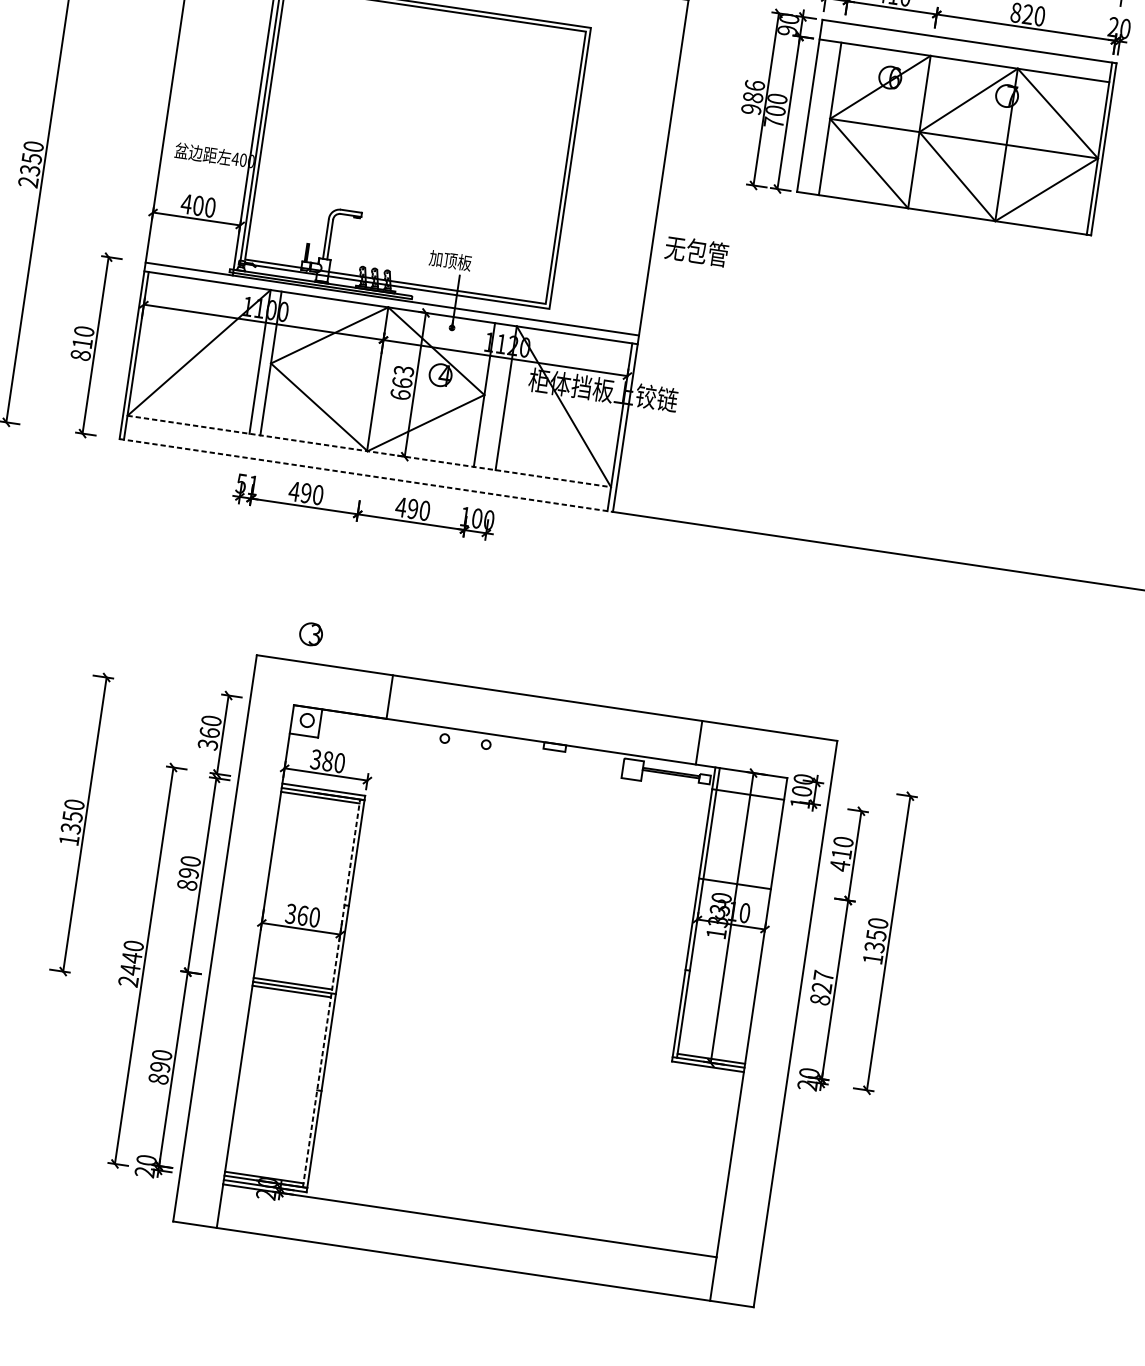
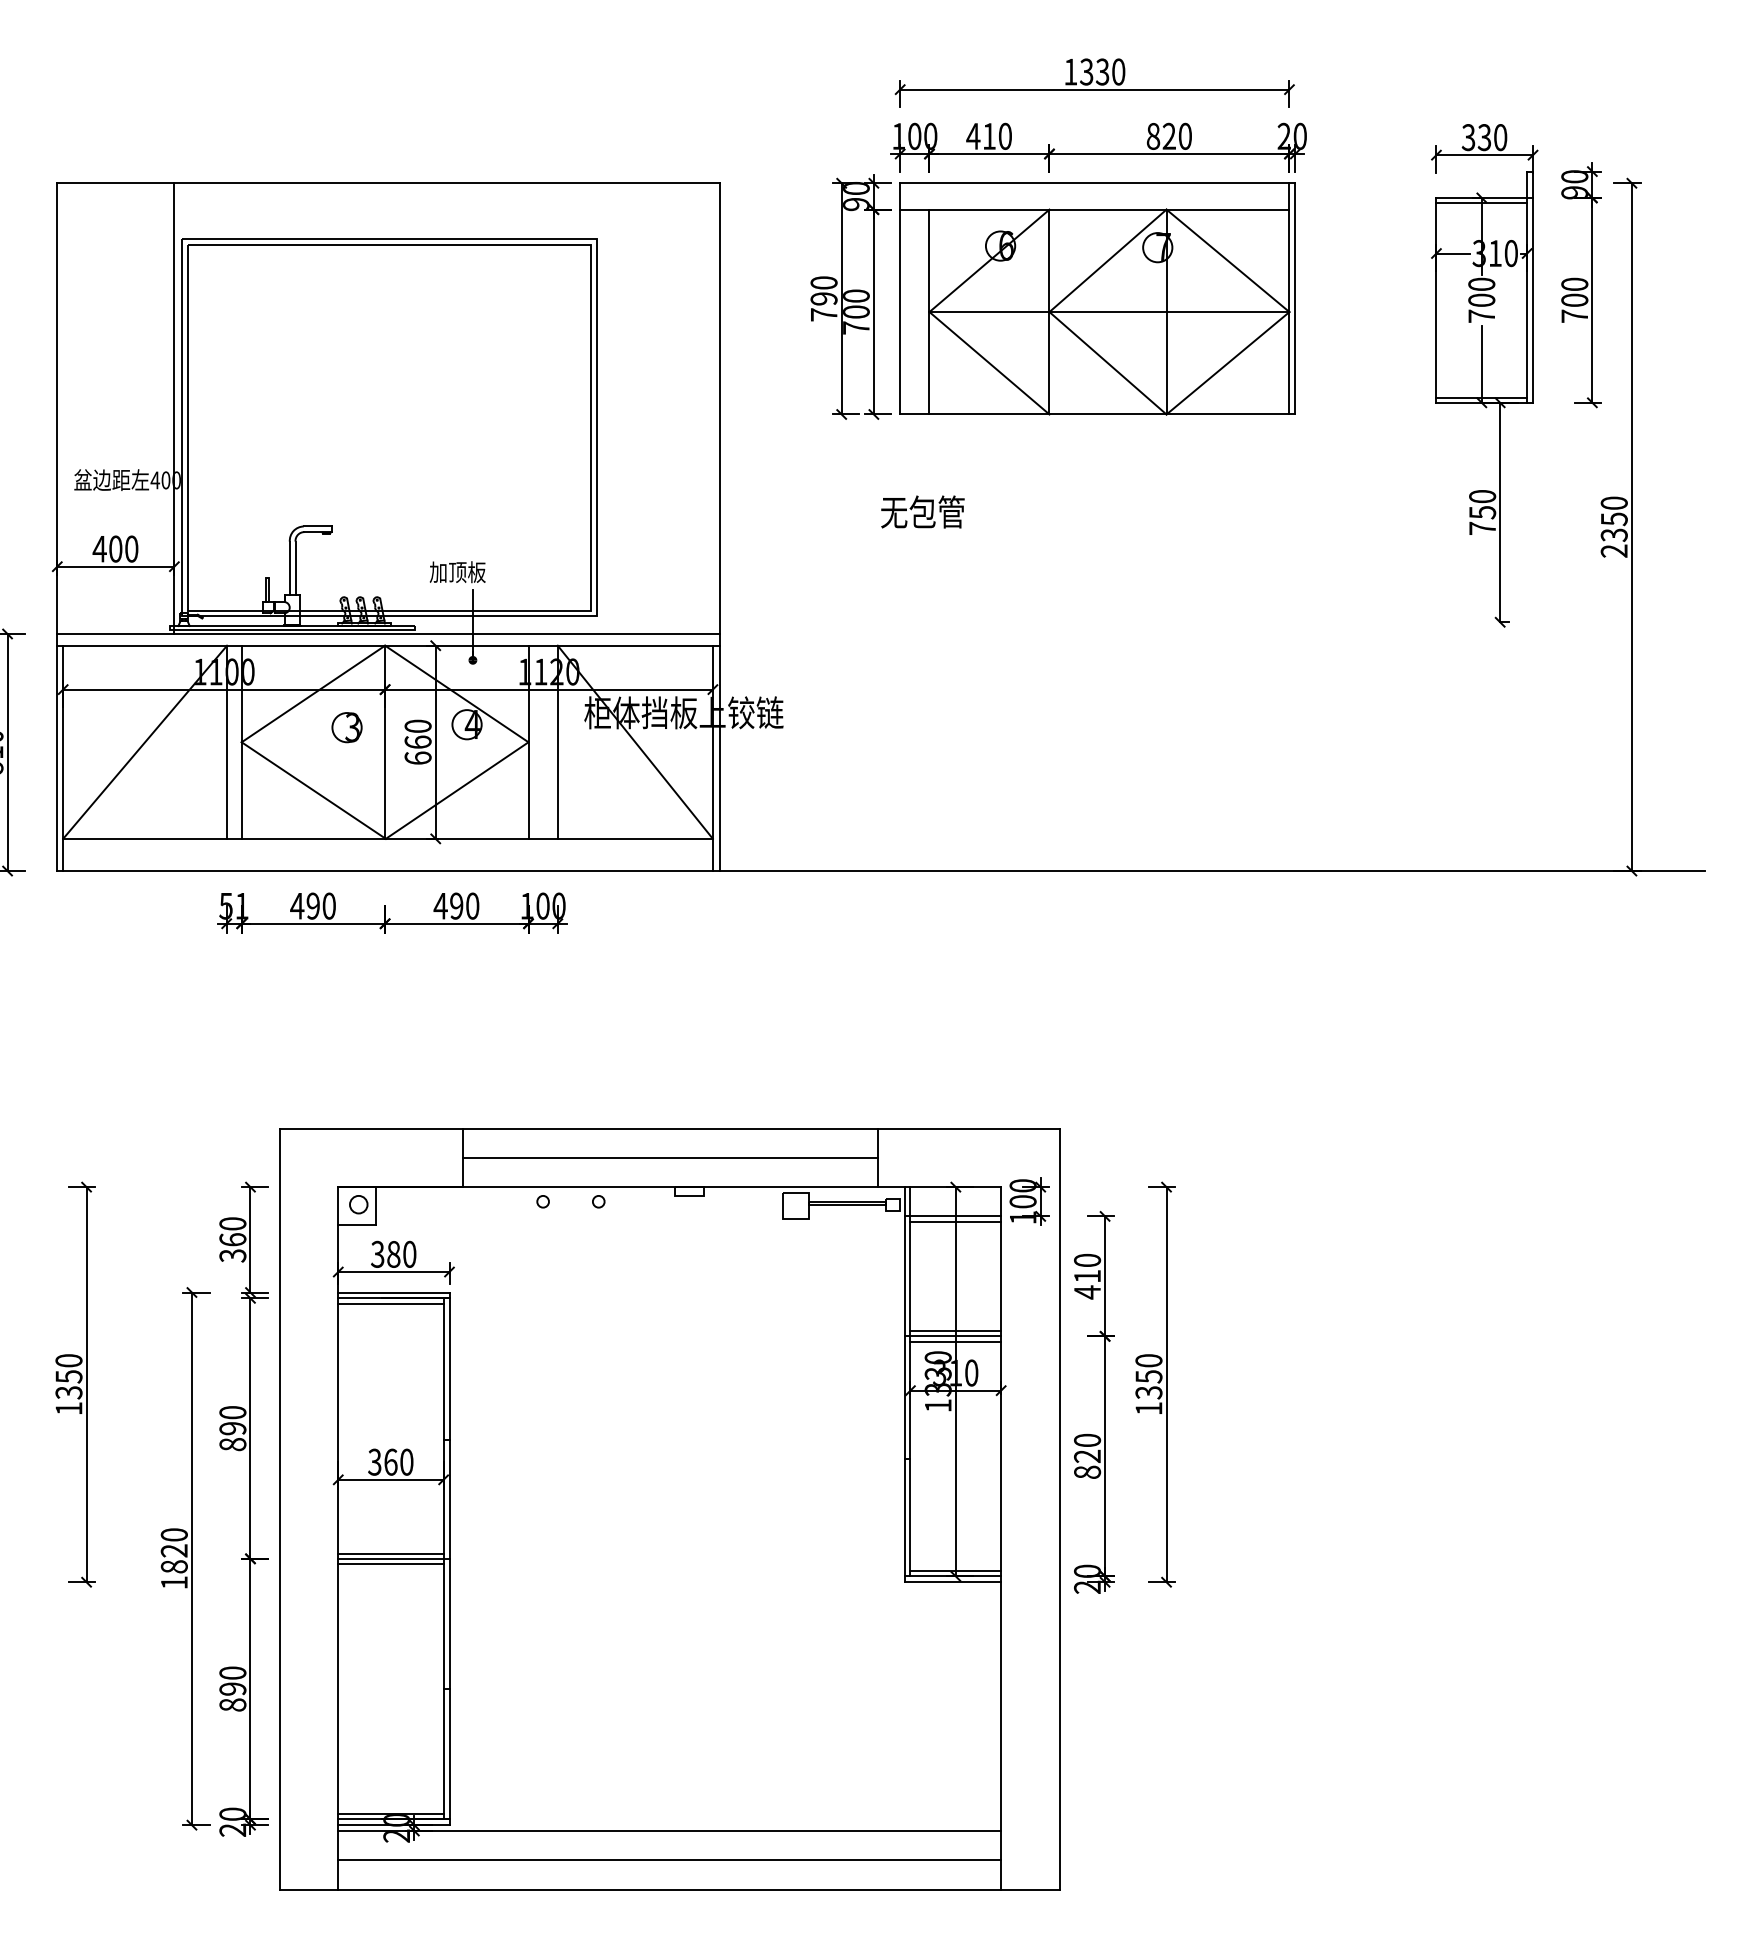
text: (752, 97) -> (823, 298), 986 -> 790
text: (696, 250) -> (922, 511), moved
text: (403, 371) -> (417, 726), 663 -> 660
line: (369, 451) -> (388, 838), dashed -> solid
line: (366, 475) -> (389, 871), dashed -> solid
part: (310, 634) -> (346, 727), moved
line: (544, 719) -> (670, 1157), added
line: (749, 798) -> (955, 1221), added
line: (737, 880) -> (955, 1331), added
line: (736, 887) -> (955, 1341), added
text: (129, 969) -> (173, 1566), 2440 -> 1820
text: (823, 975) -> (1087, 1439), 827 -> 820
line: (331, 993) -> (443, 1558), dashed -> solid
line: (466, 1242) -> (669, 1860), added

